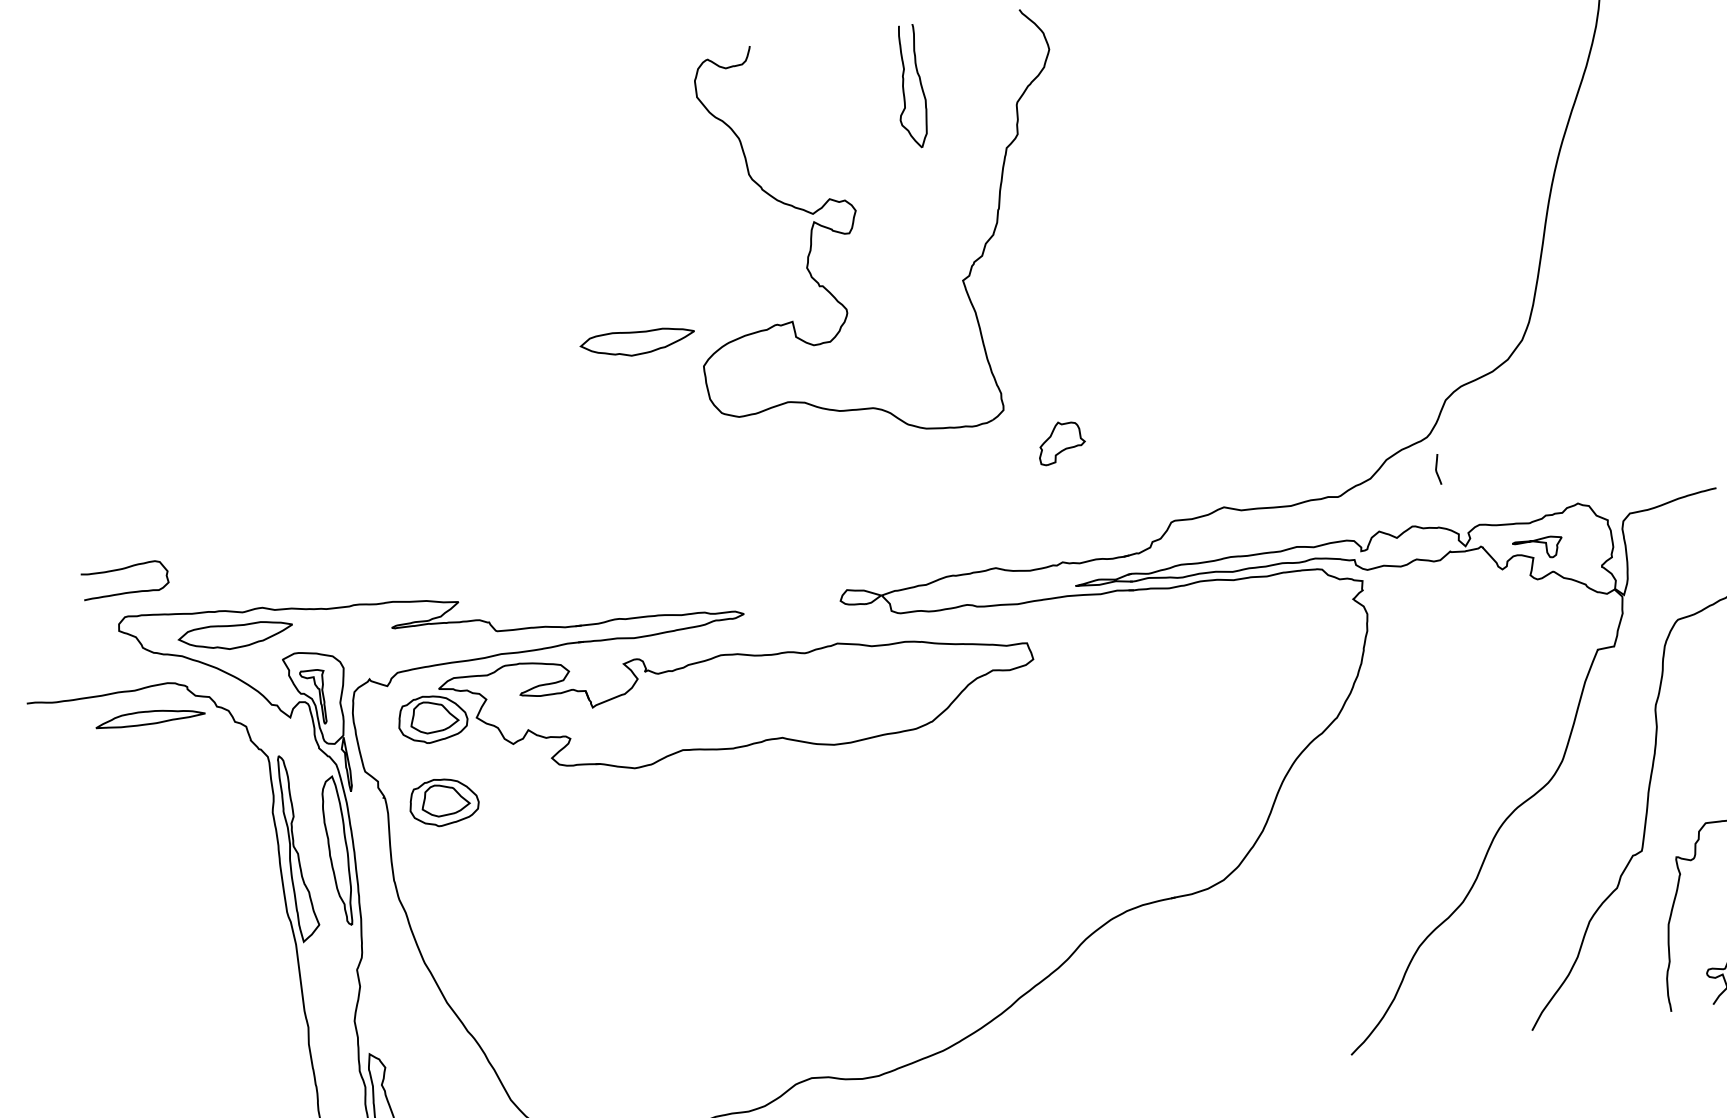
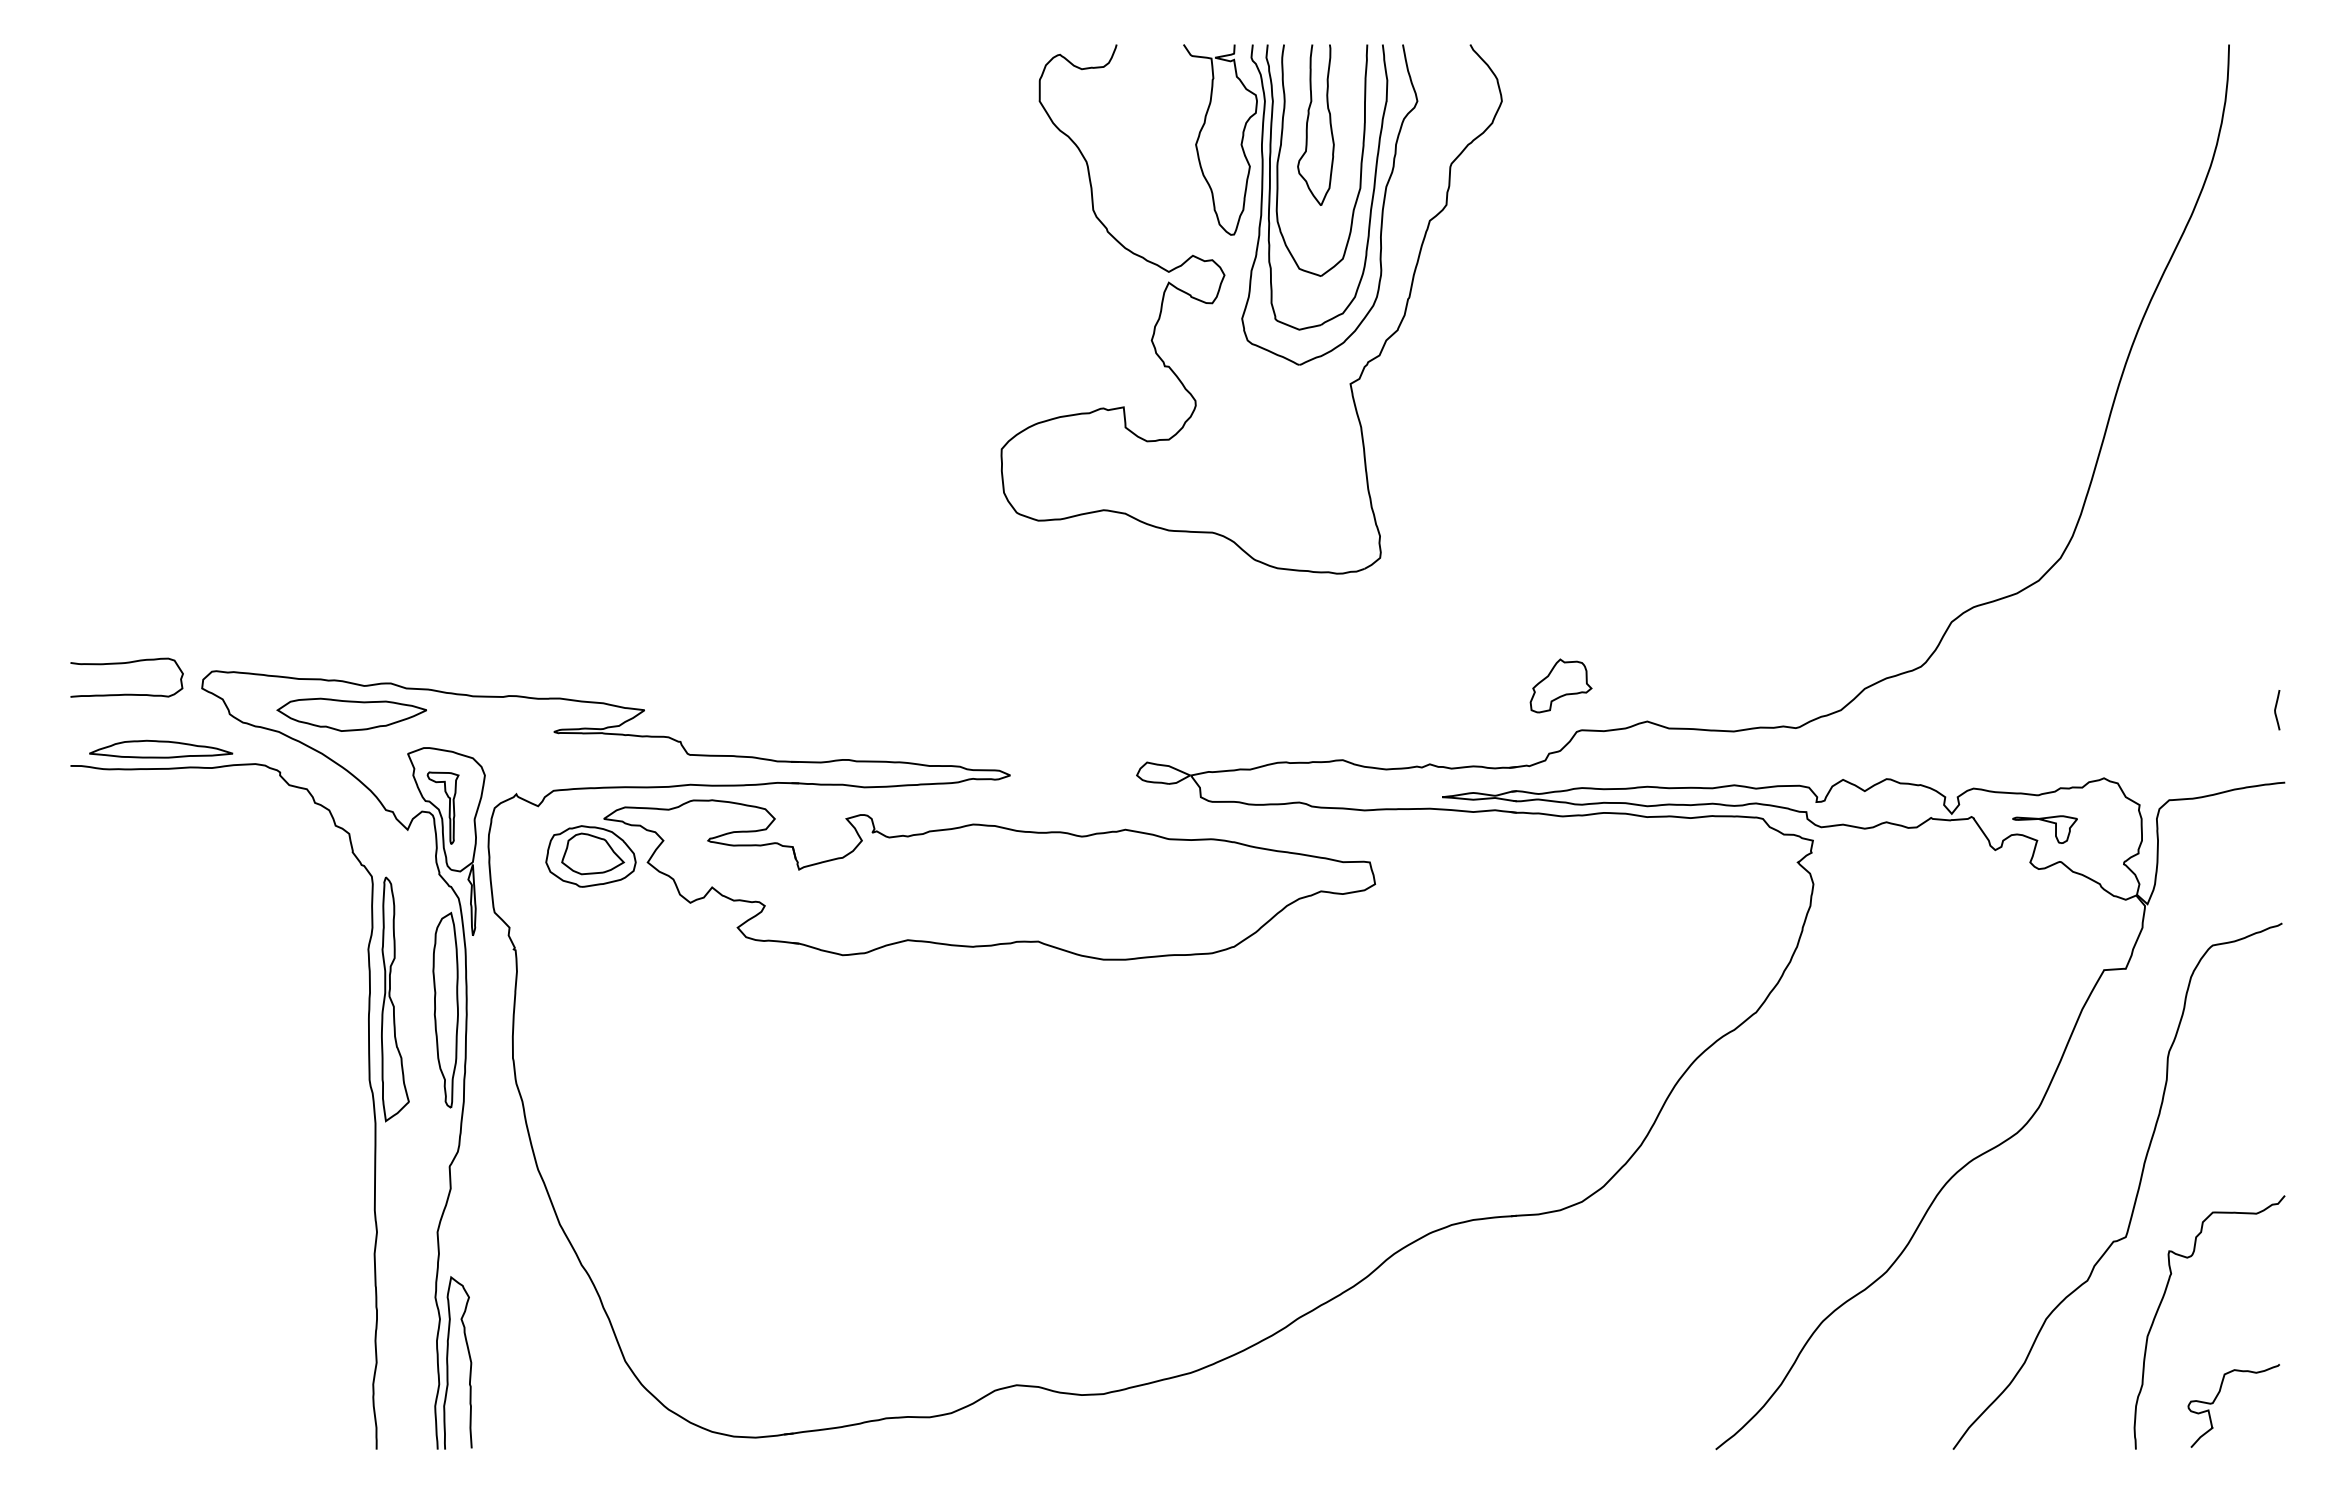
part: (888, 151) -> (1277, 204), added
part: (637, 342) -> (920, 406), removed
part: (1060, 442) -> (1560, 685), moved
curve: (1437, 469) -> (2276, 709), moved
curve: (120, 570) -> (122, 664), moved
part: (150, 716) -> (161, 748), moved
part: (443, 802) -> (590, 965), removed

